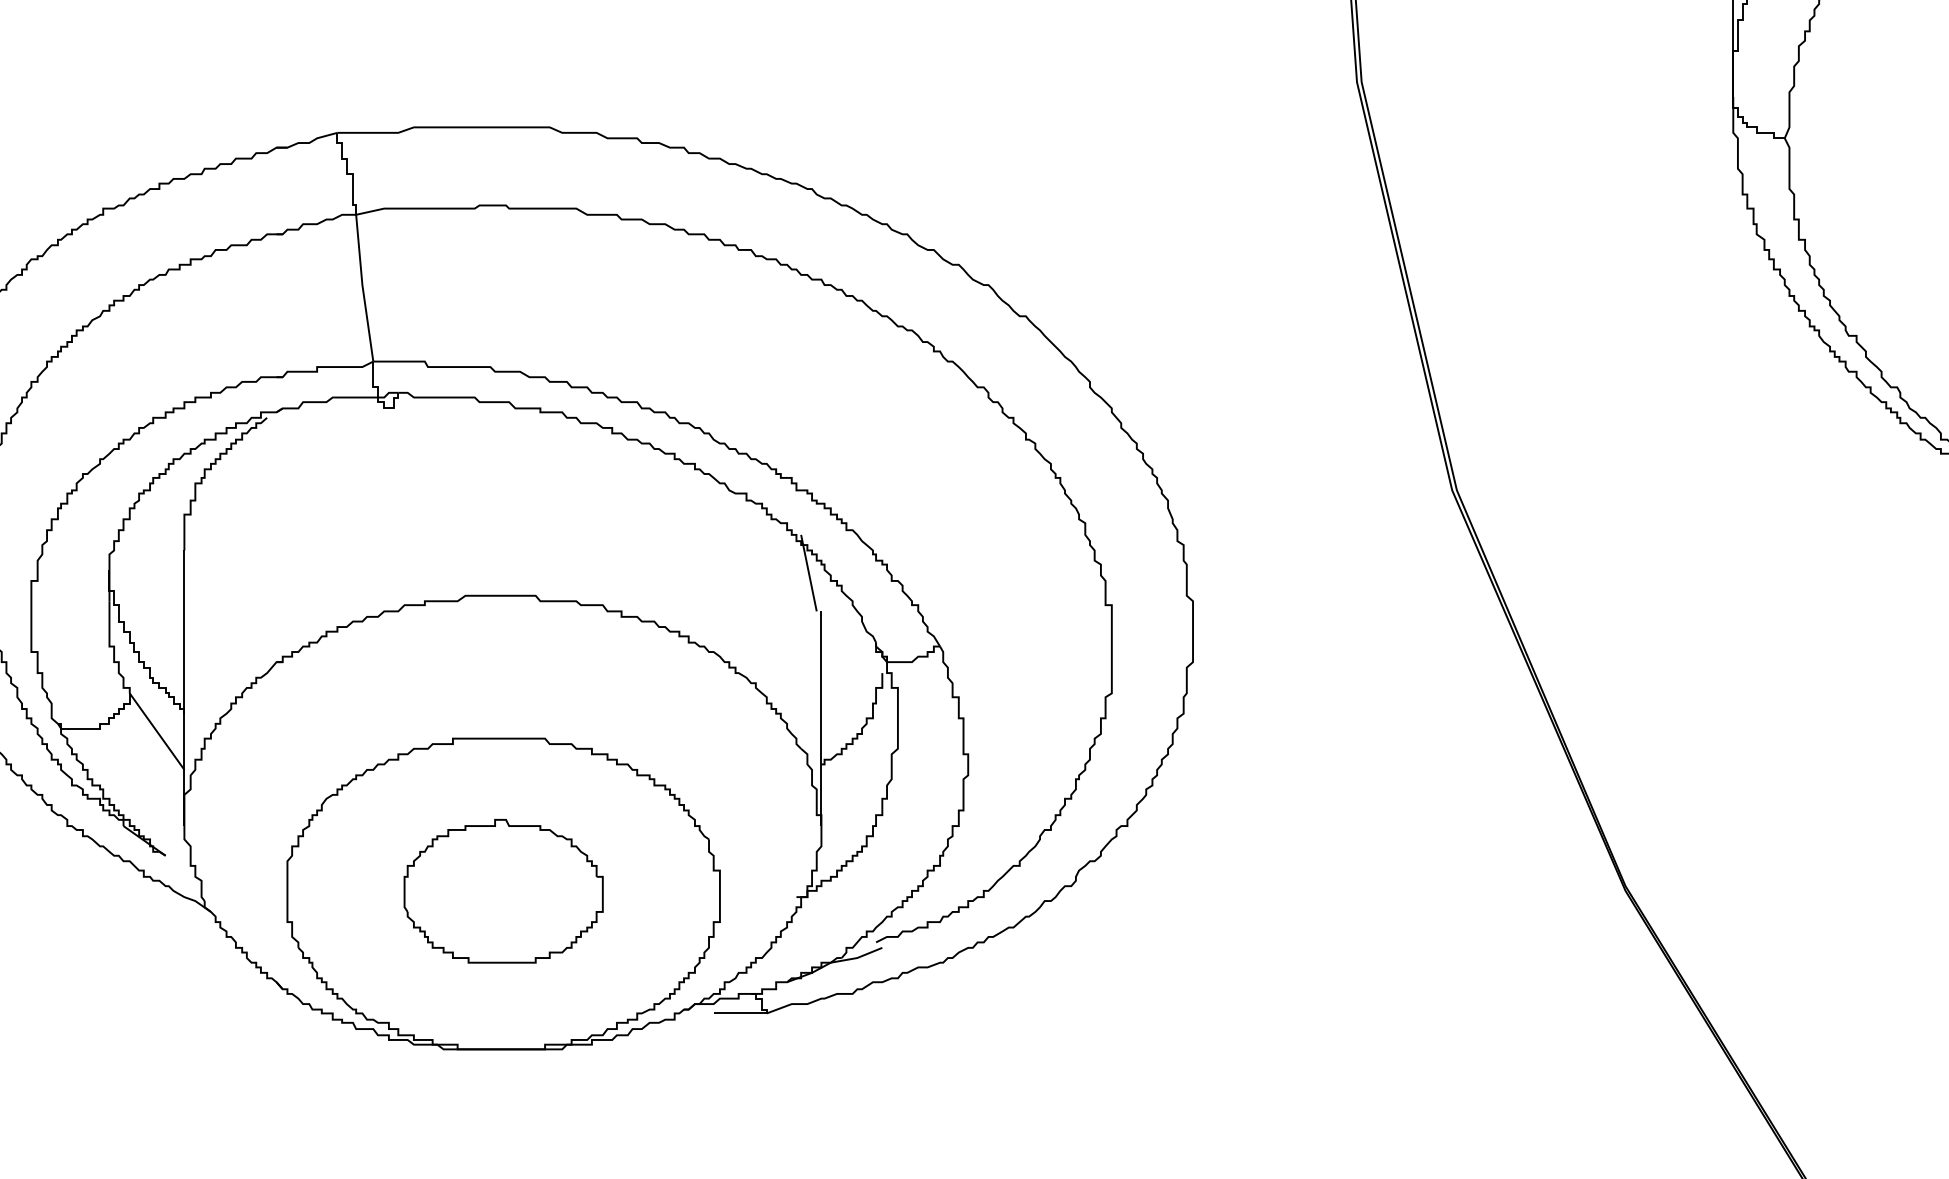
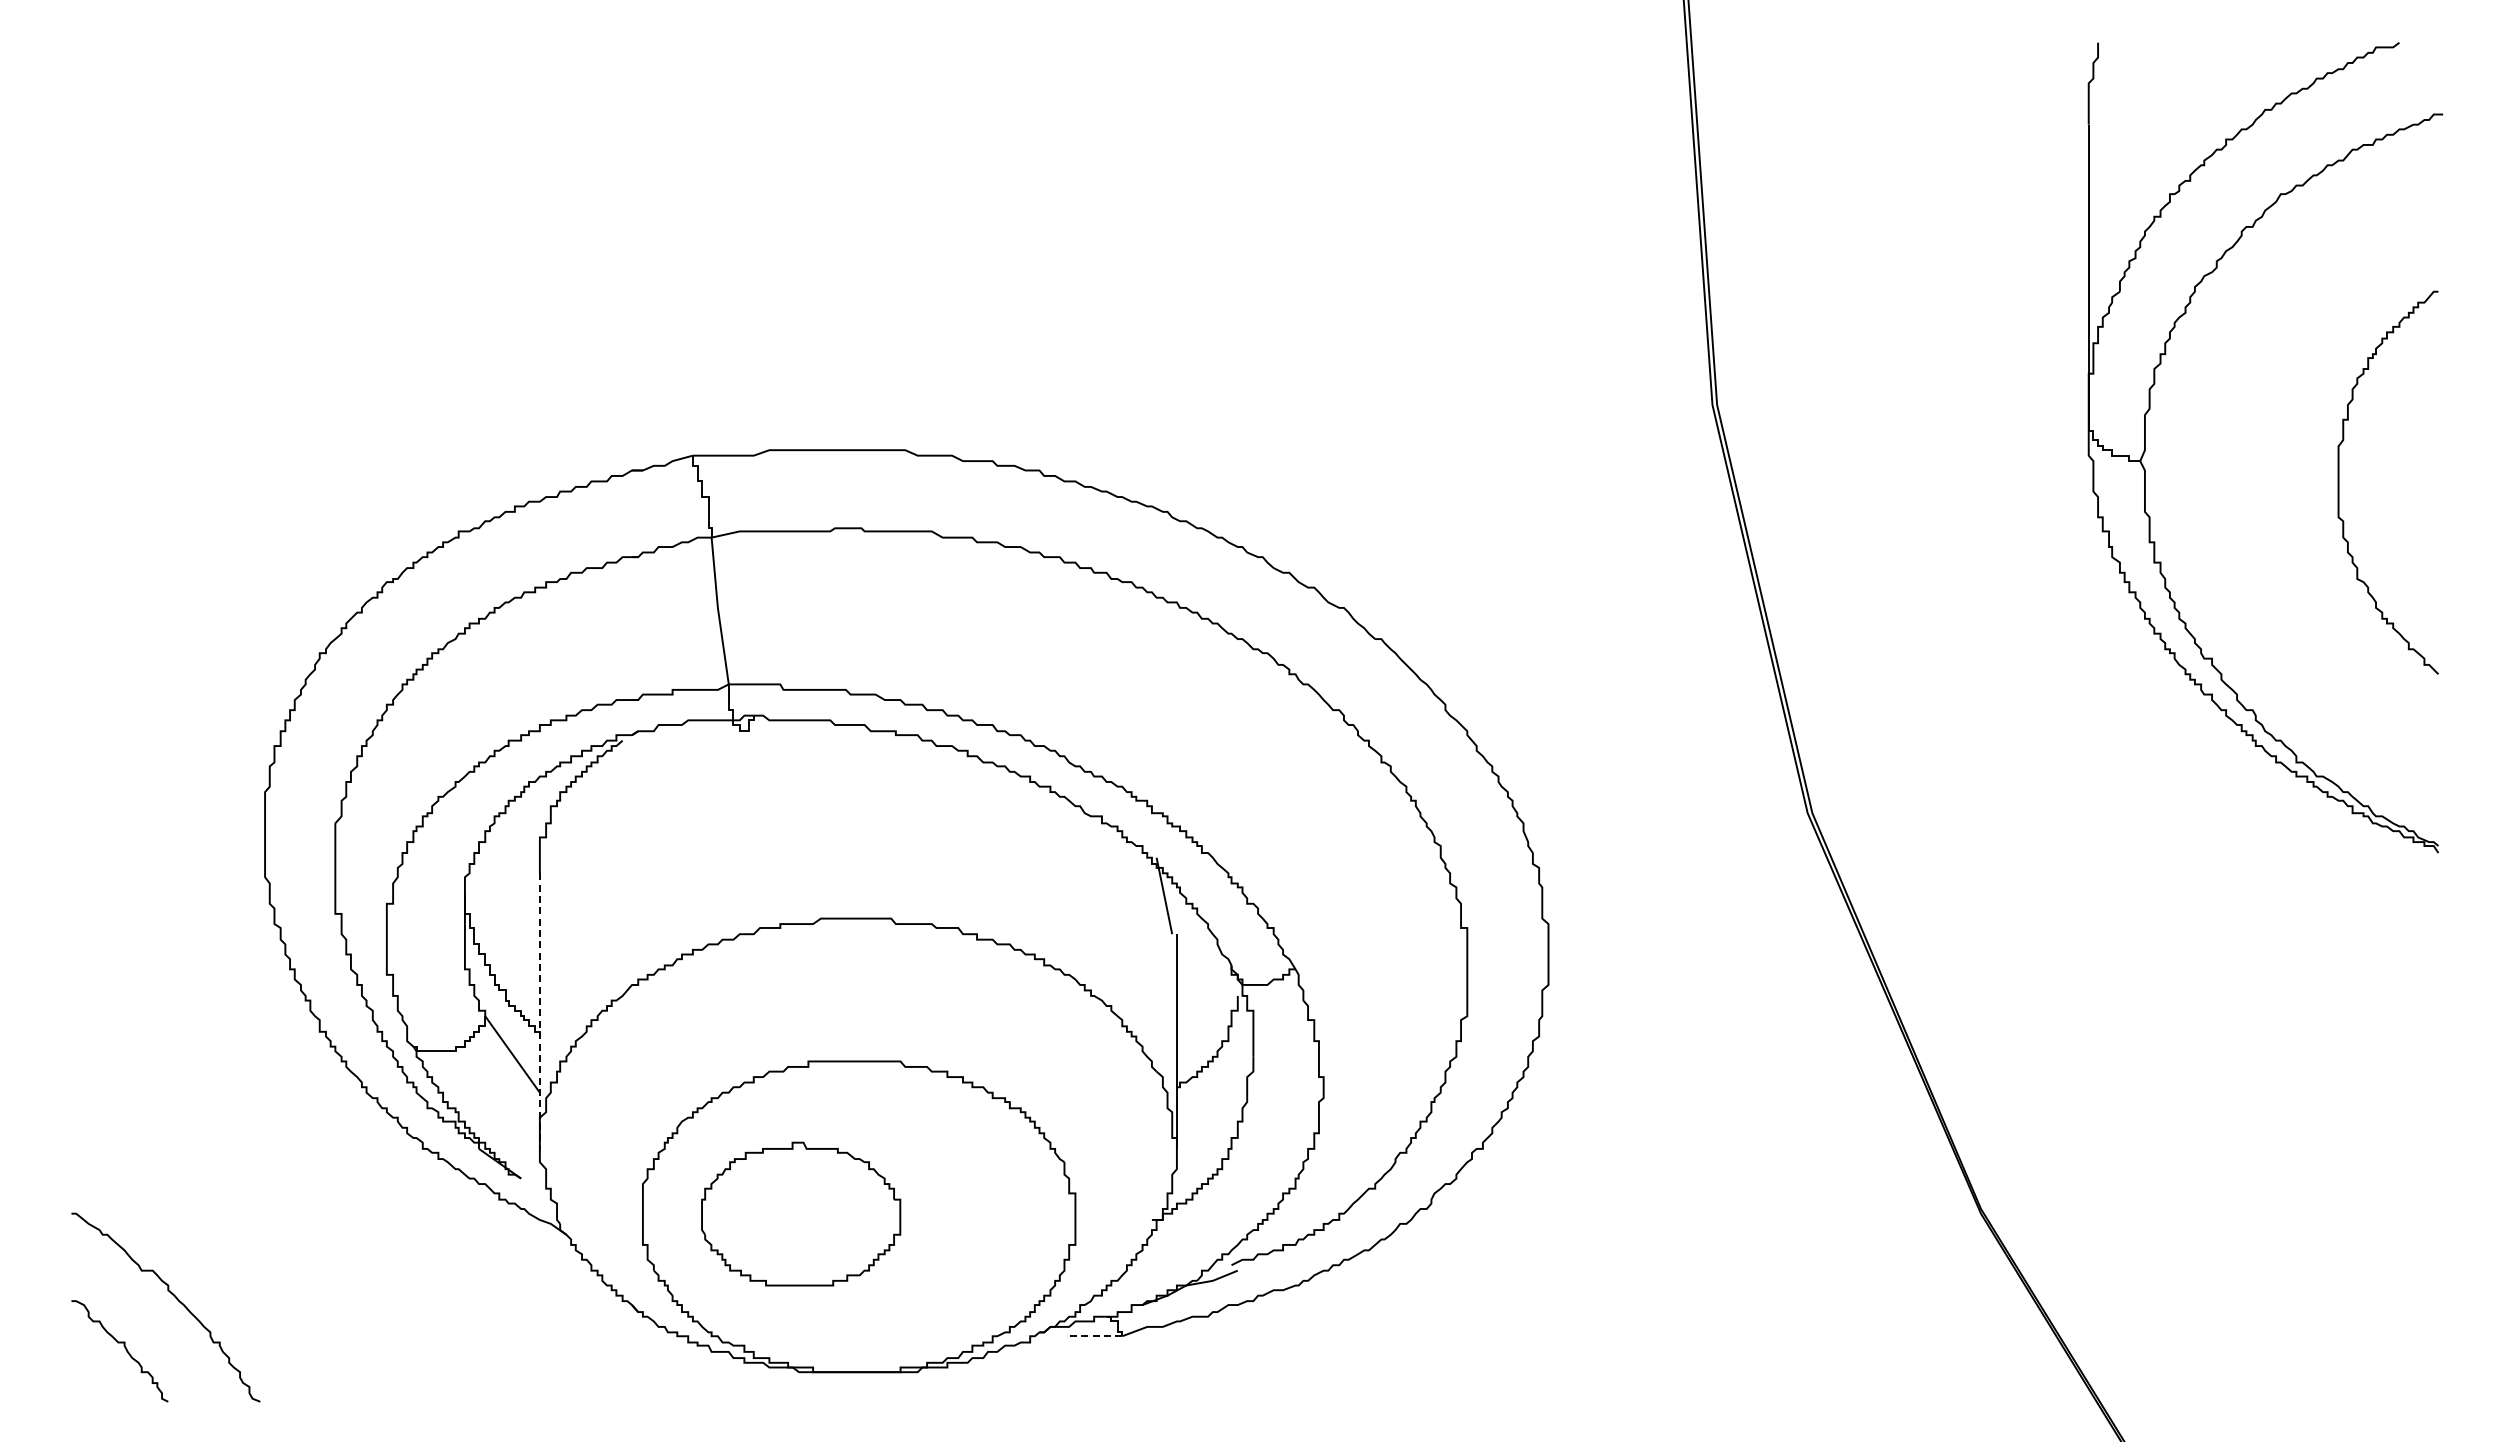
line: (184, 688) -> (539, 1011), solid -> dashed
part: (504, 890) -> (801, 1213), moved
line: (740, 1013) -> (1095, 1336), solid -> dashed

